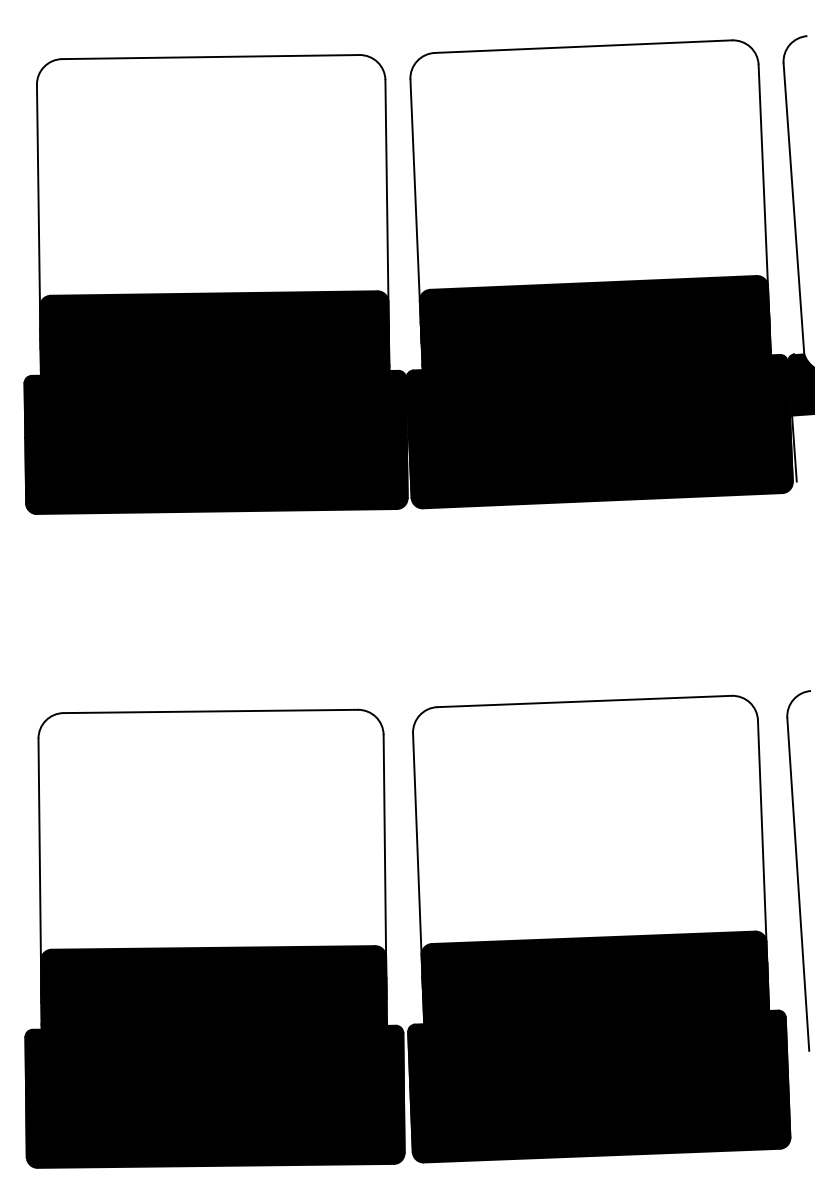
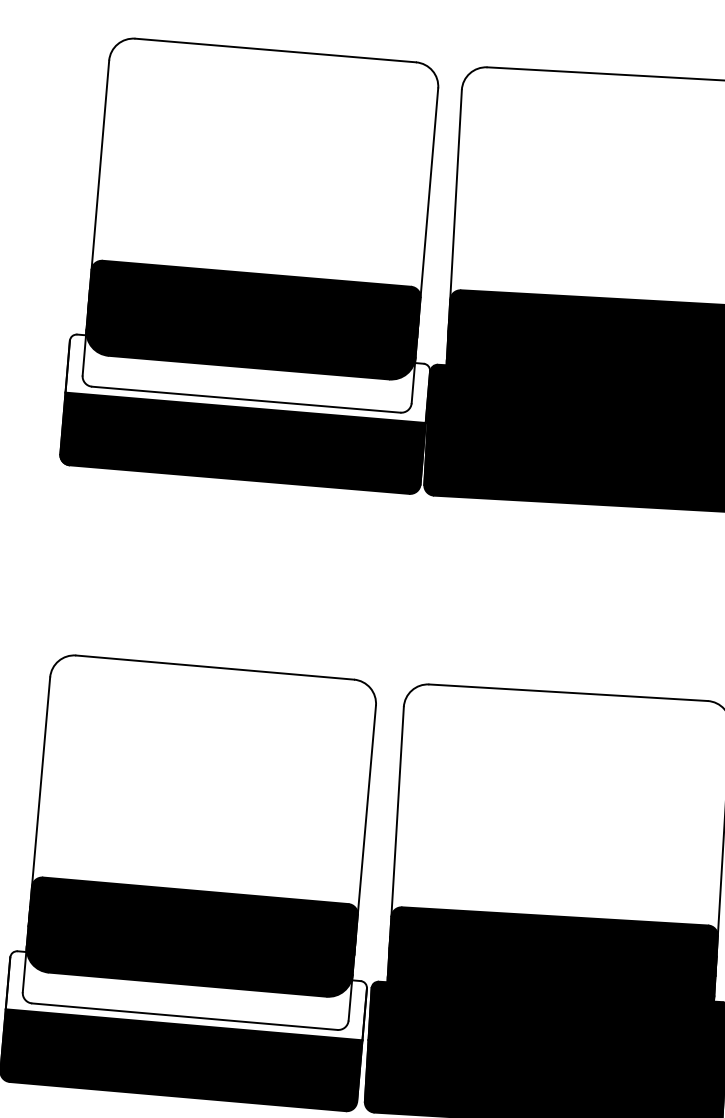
fill: (215, 401) -> (248, 375), removed
fill: (214, 1055) -> (186, 992), removed

